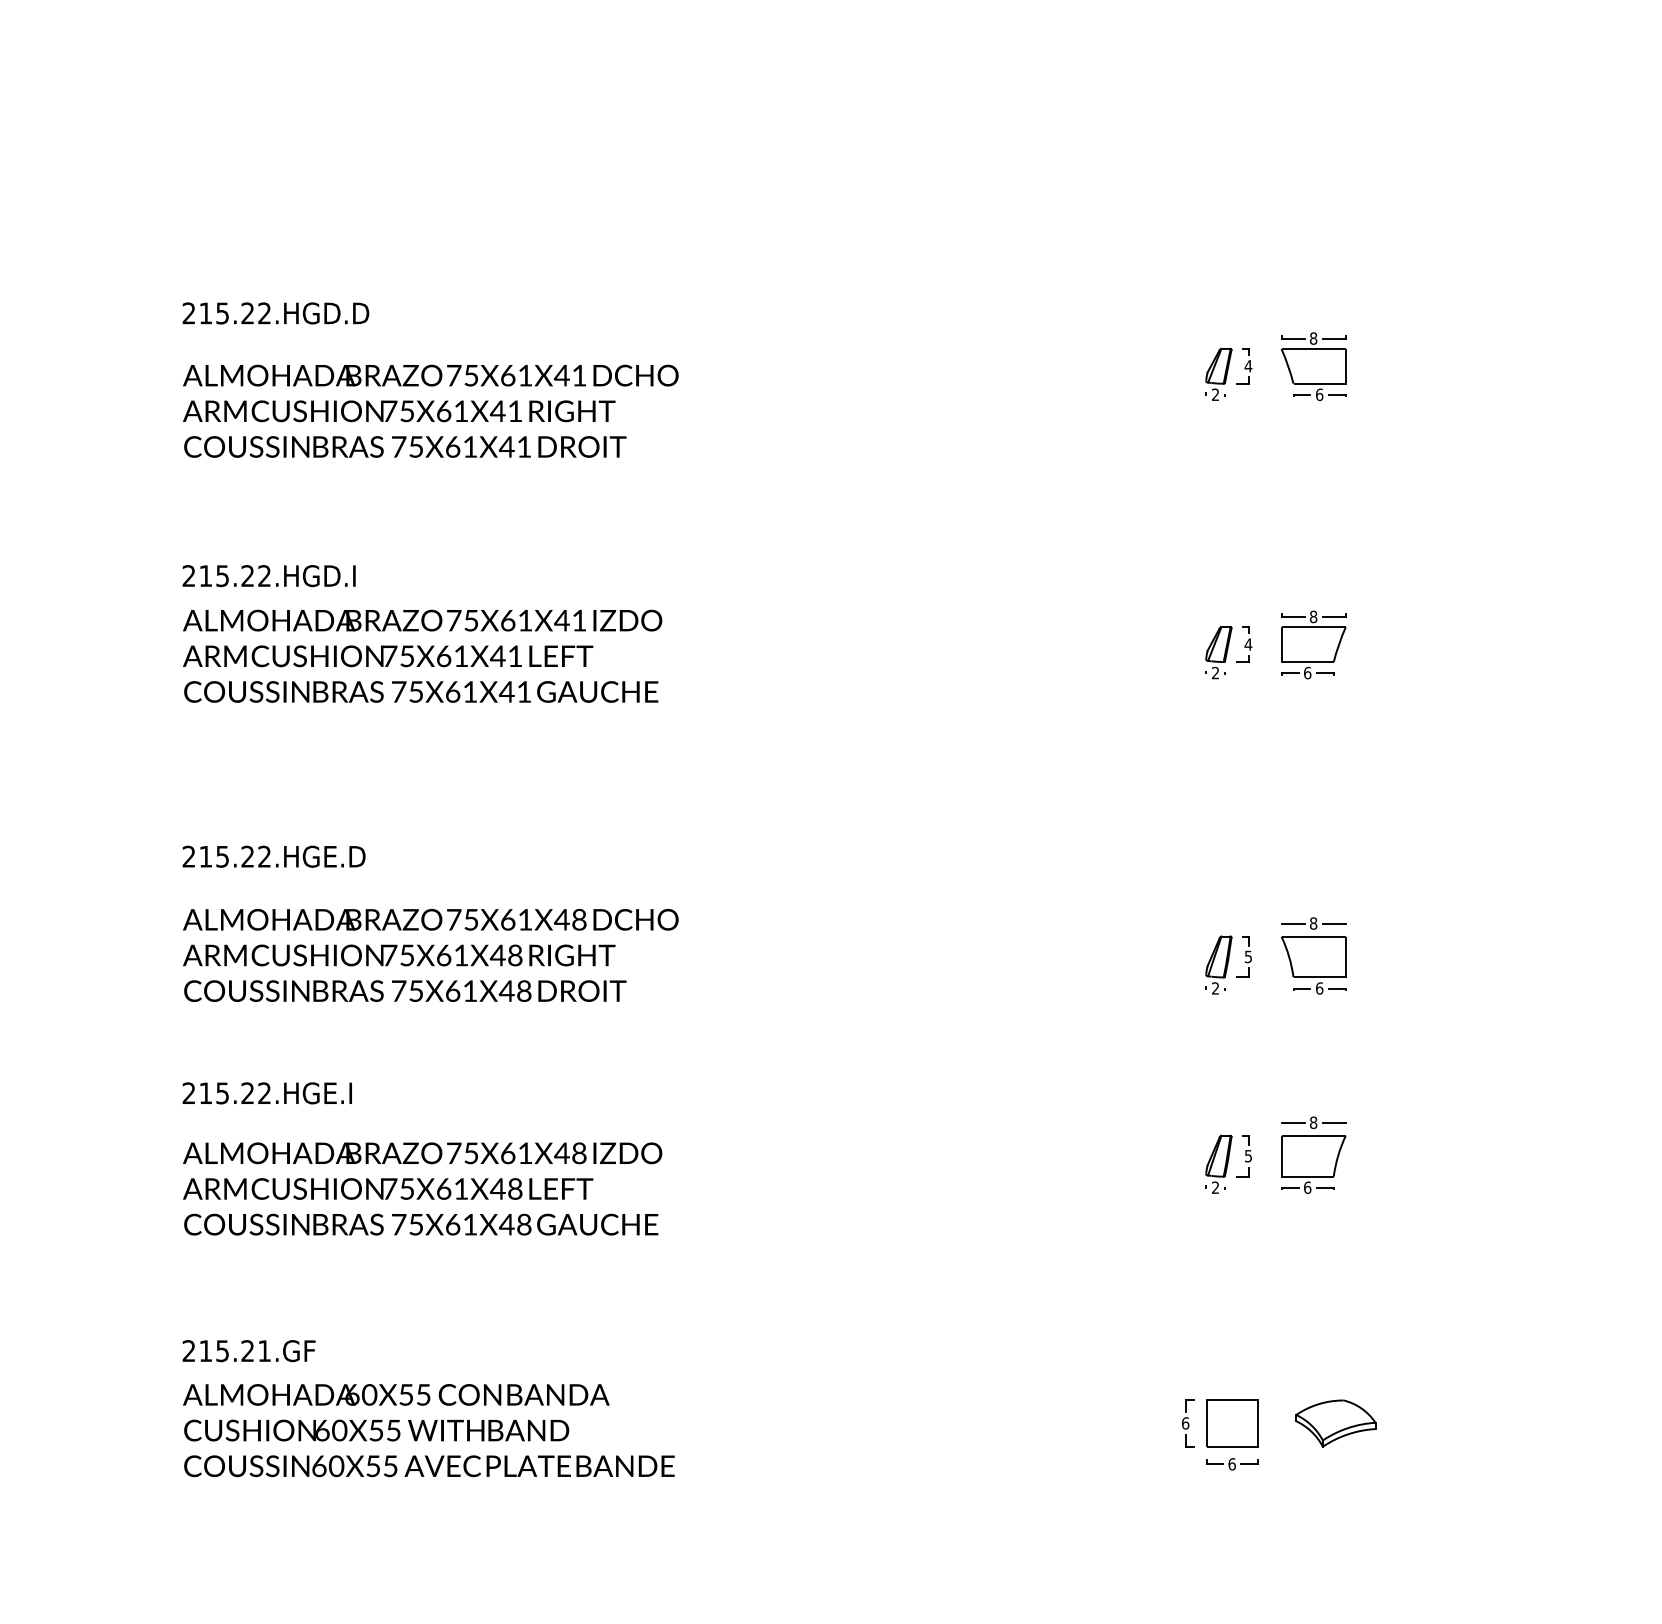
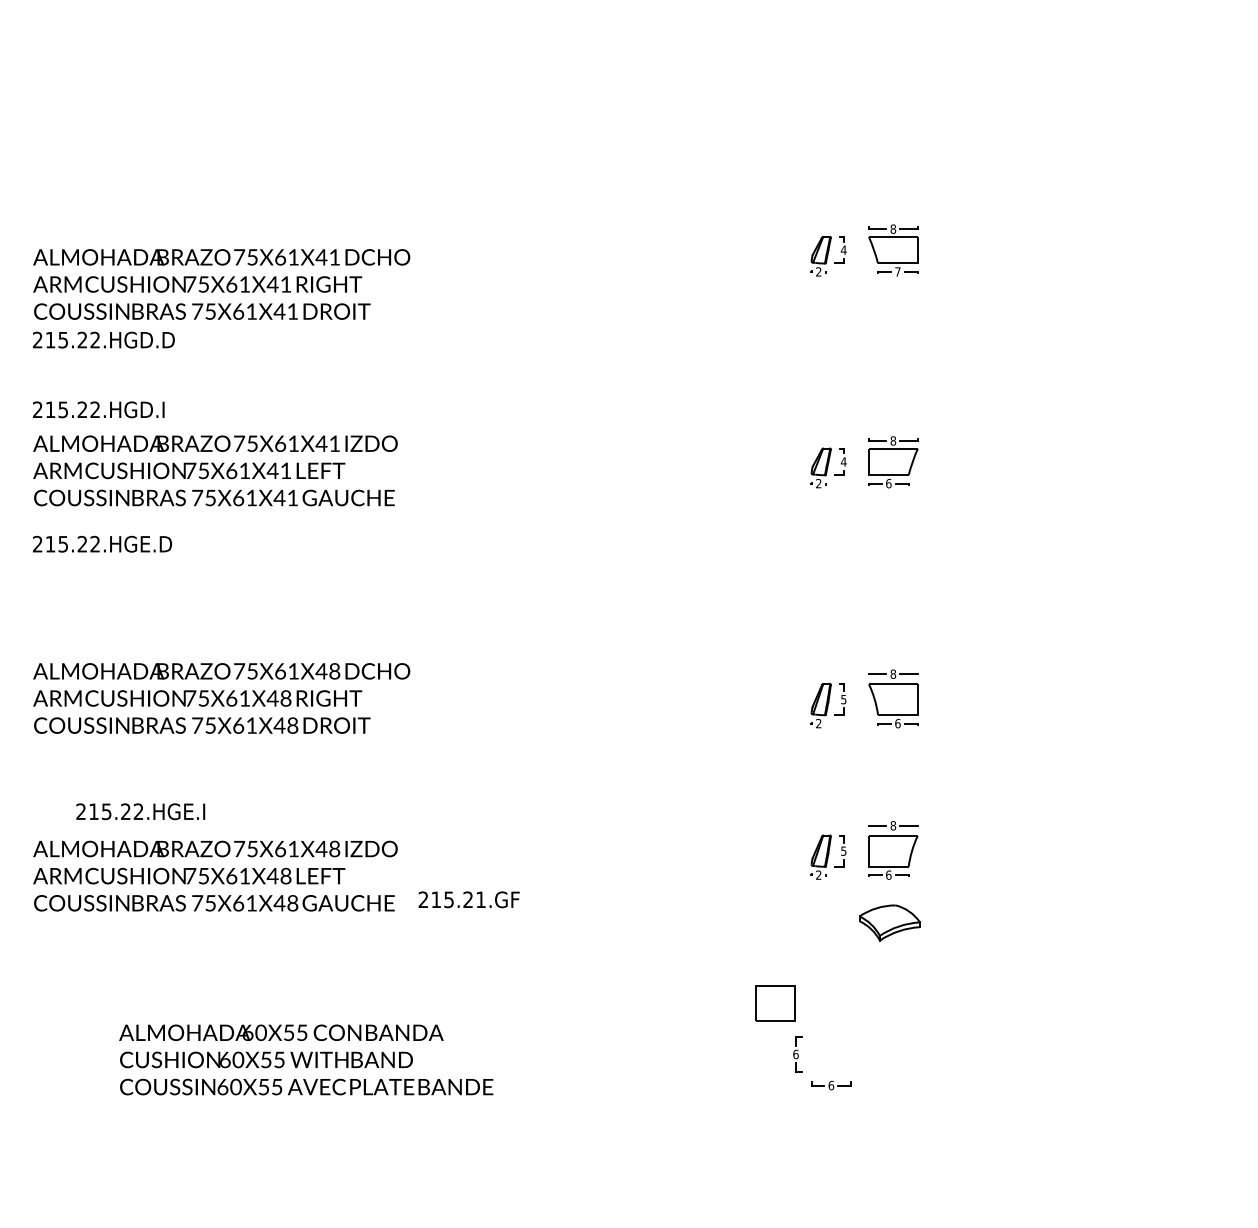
text: (275, 313) -> (103, 340), moved
text: (1319, 394) -> (897, 271), 6 -> 7
text: (273, 856) -> (102, 544), moved
text: (266, 1093) -> (140, 811), moved
text: (248, 1351) -> (468, 900), moved
part: (1232, 1423) -> (776, 1003), moved
part: (1335, 1423) -> (889, 922), moved
text: (428, 1430) -> (305, 1059), moved

